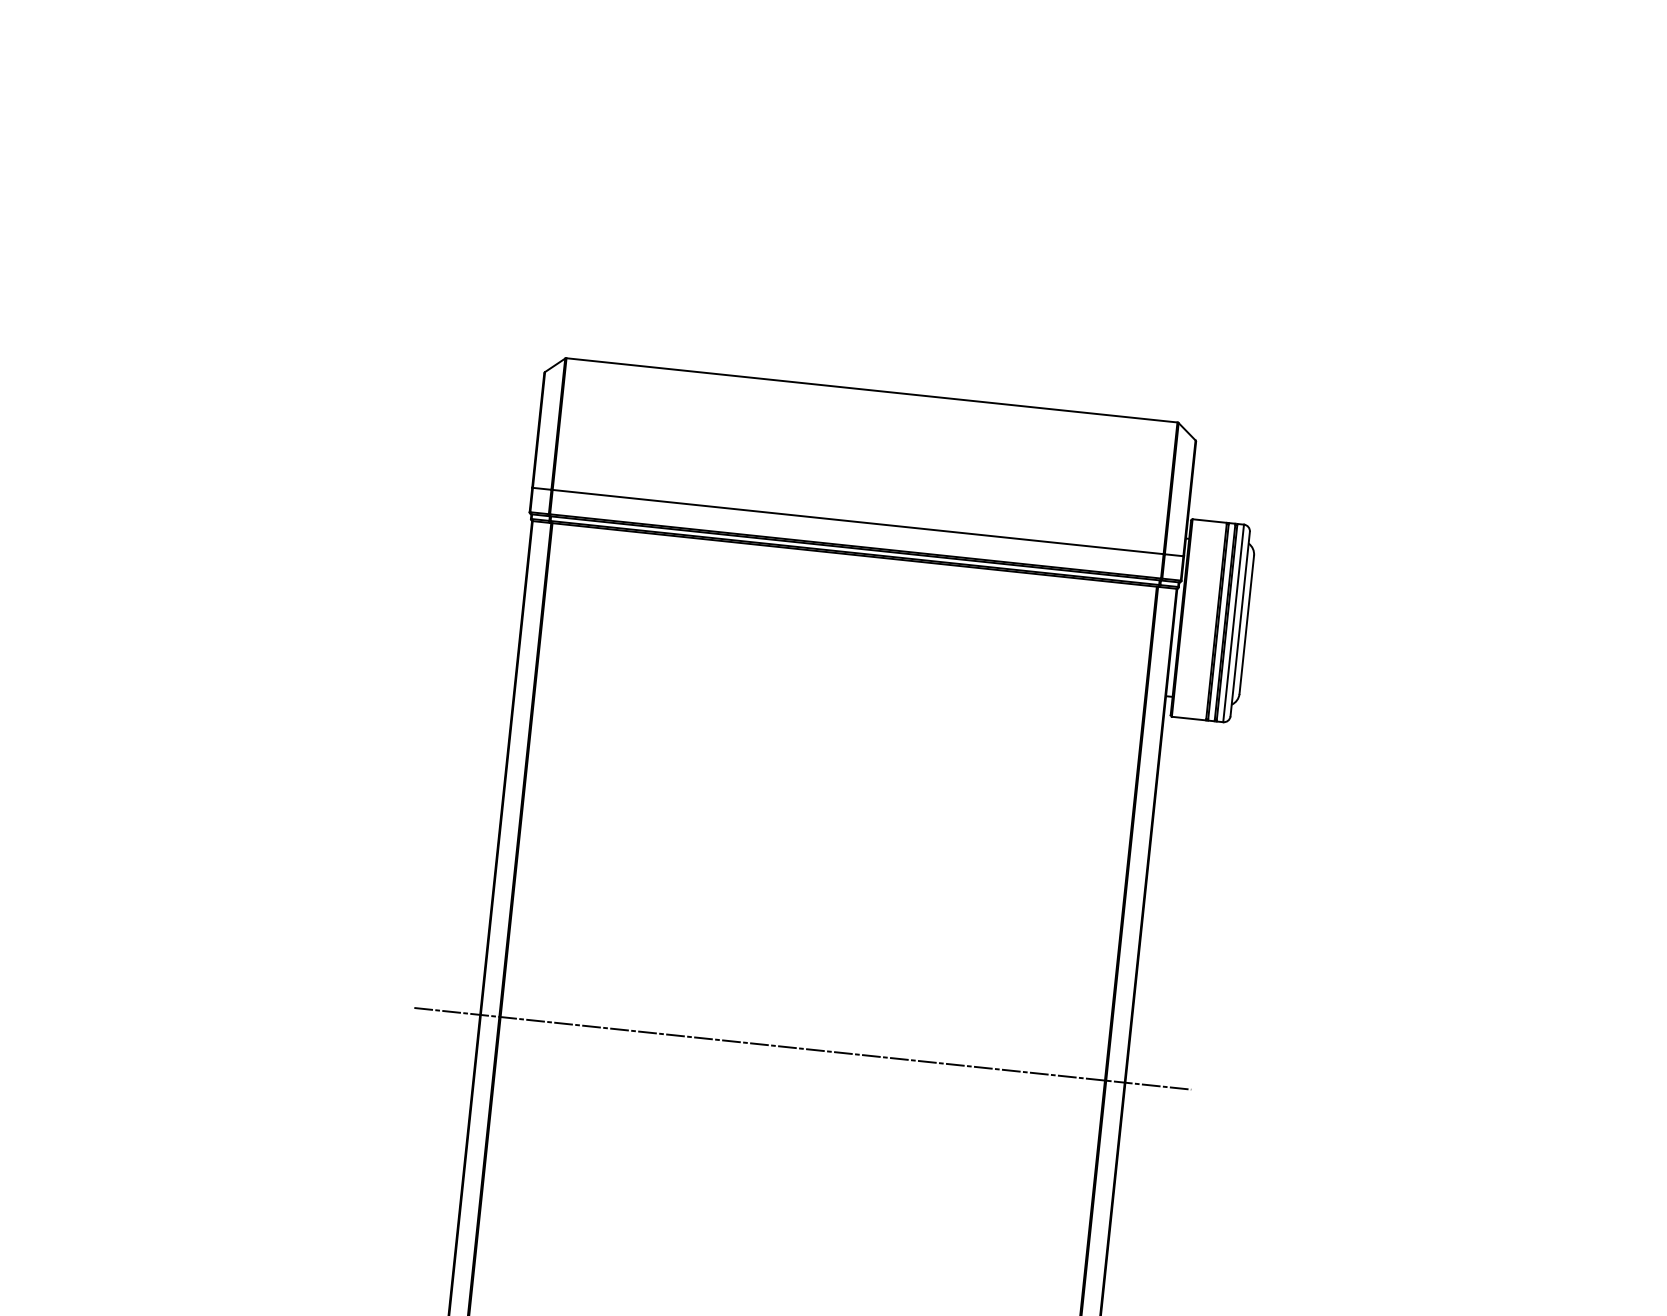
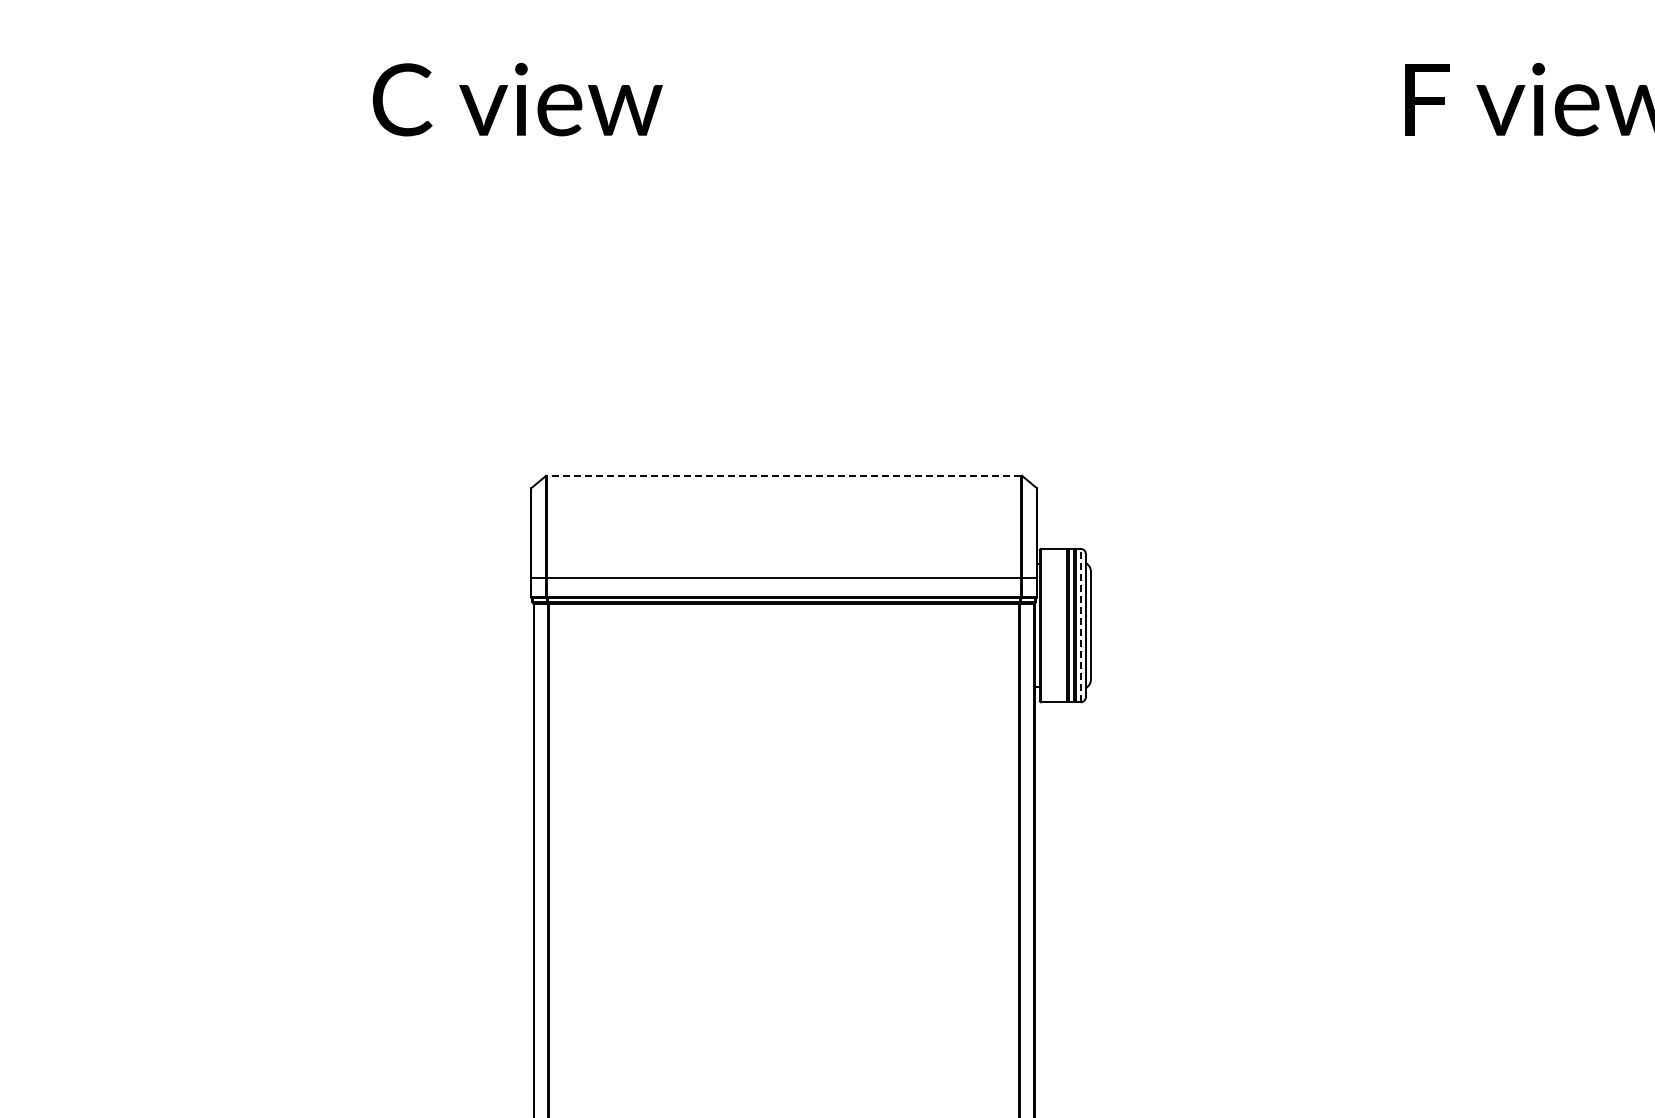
line: (871, 389) -> (783, 475), solid -> dashed
line: (1233, 623) -> (1080, 625), solid -> dashed
line: (801, 1049) -> (783, 987), removed

